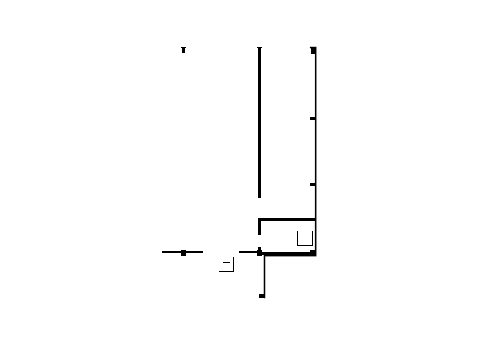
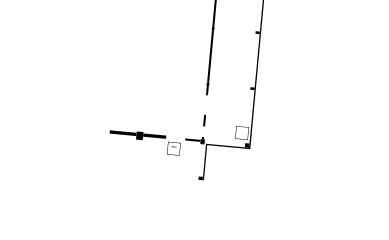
fill: (286, 219) -> (227, 115), removed
part: (182, 252) -> (137, 135), size x1.6
fill: (285, 253) -> (224, 144), removed

